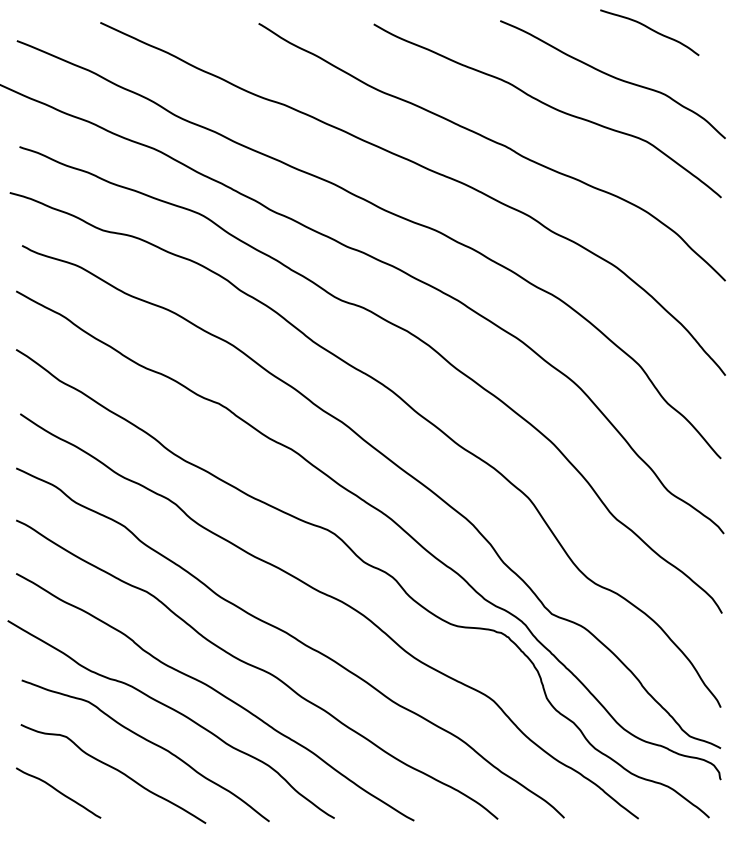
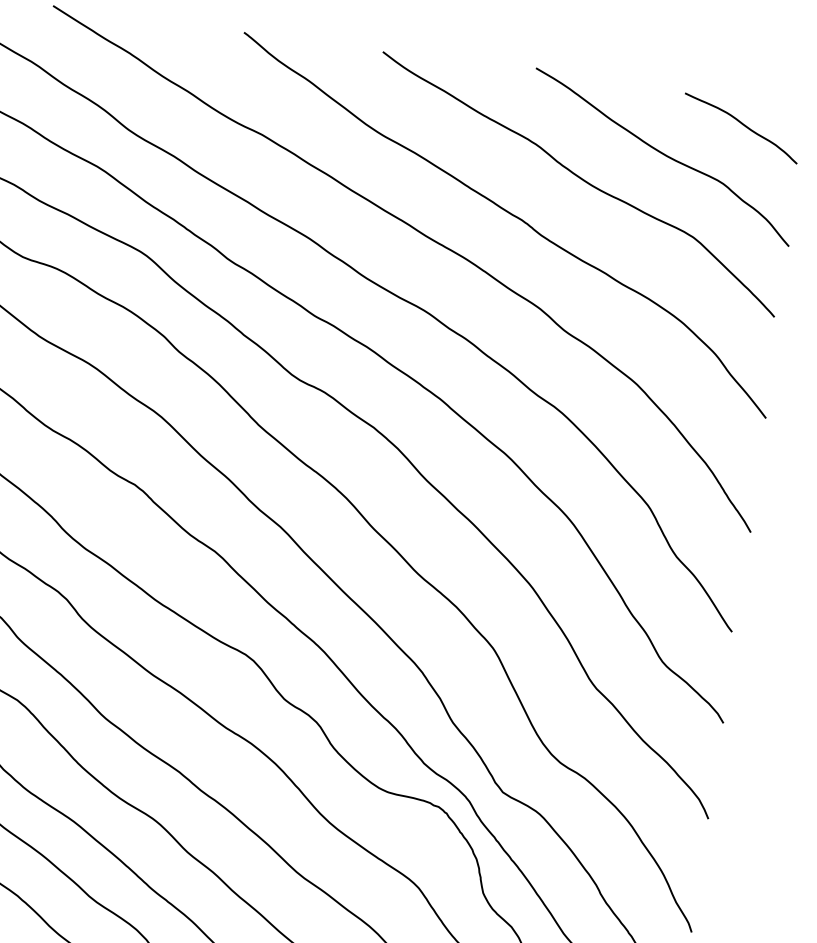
curve: (651, 30) -> (743, 126), moved

